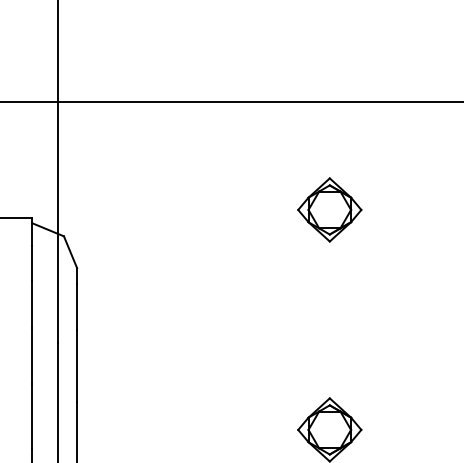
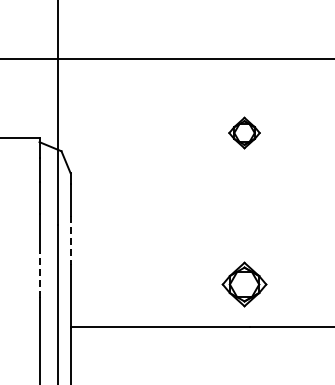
part: (329, 209) -> (244, 132), size x0.7
line: (77, 365) -> (70, 240), solid -> dashed
line: (32, 416) -> (39, 275), solid -> dashed

